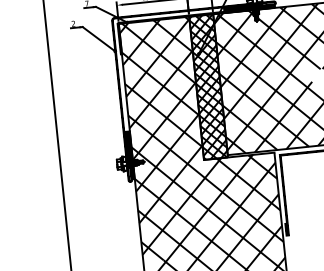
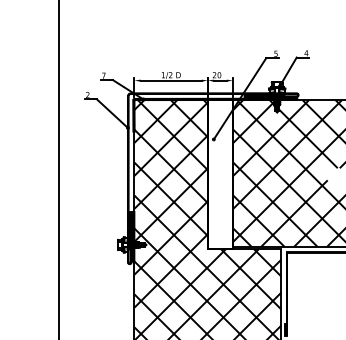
hatch: (207, 87) -> (219, 174), removed

